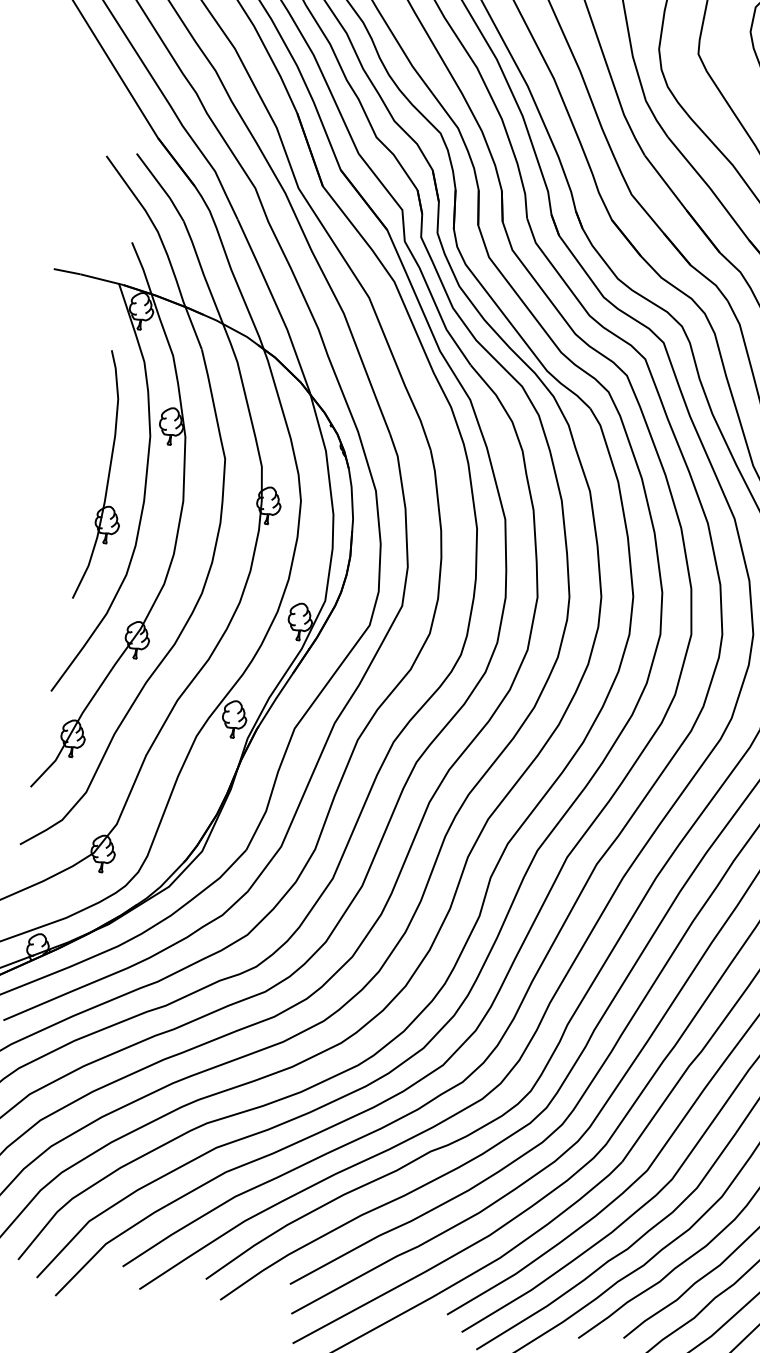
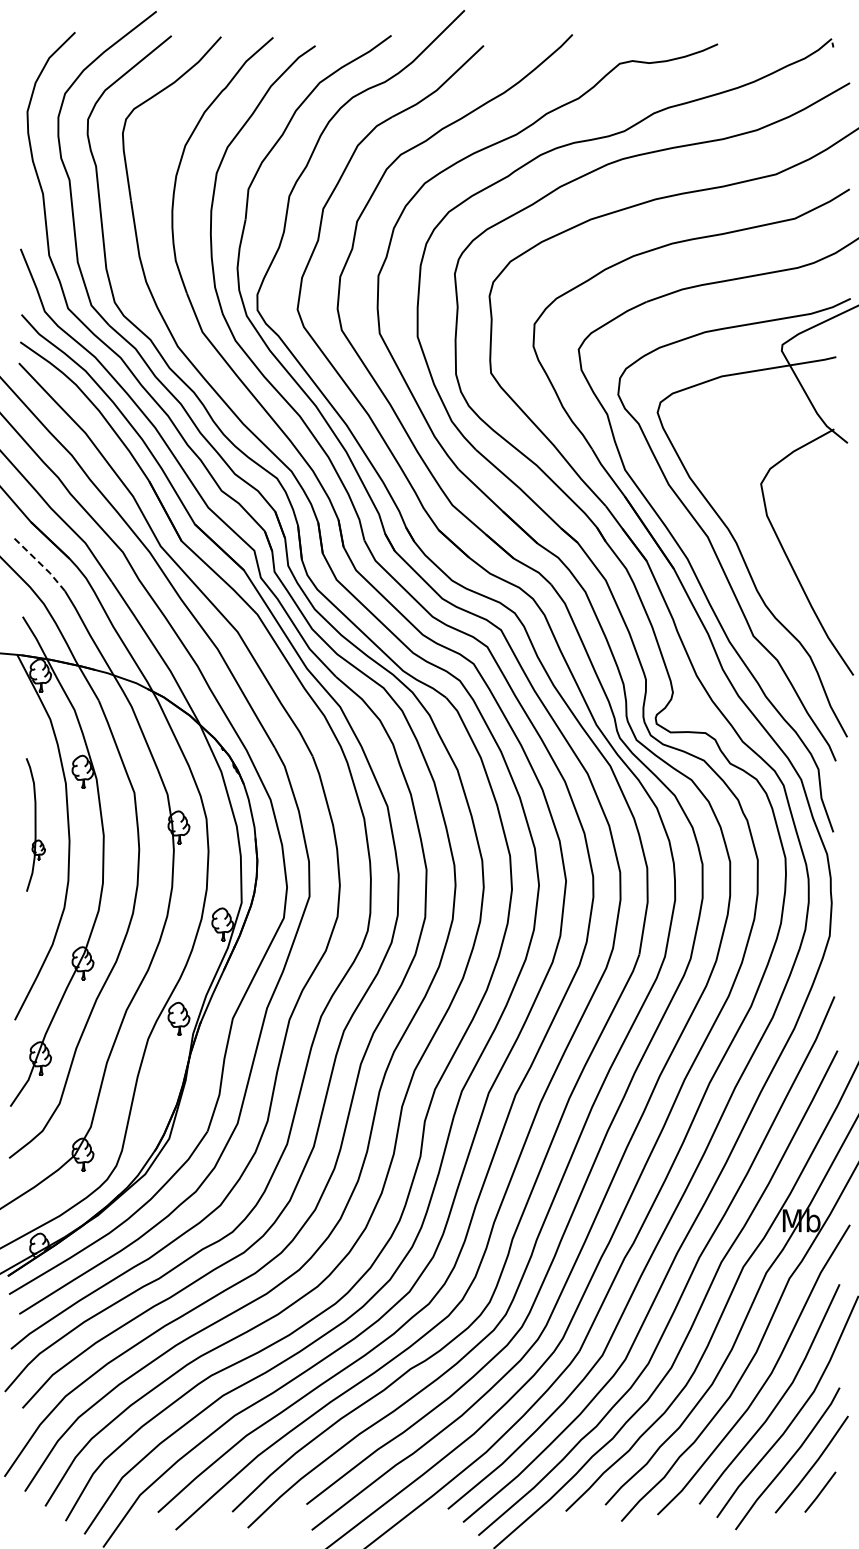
line: (161, 186) -> (40, 563), solid -> dashed
part: (109, 476) -> (35, 824), size x0.6

